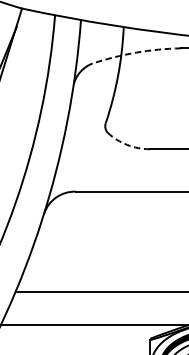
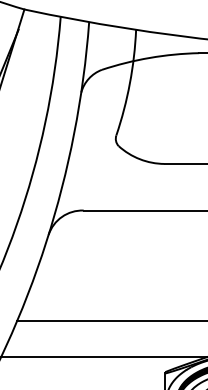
arc: (135, 52) -> (149, 57), dashed -> solid
arc: (126, 145) -> (139, 159), dashed -> solid

